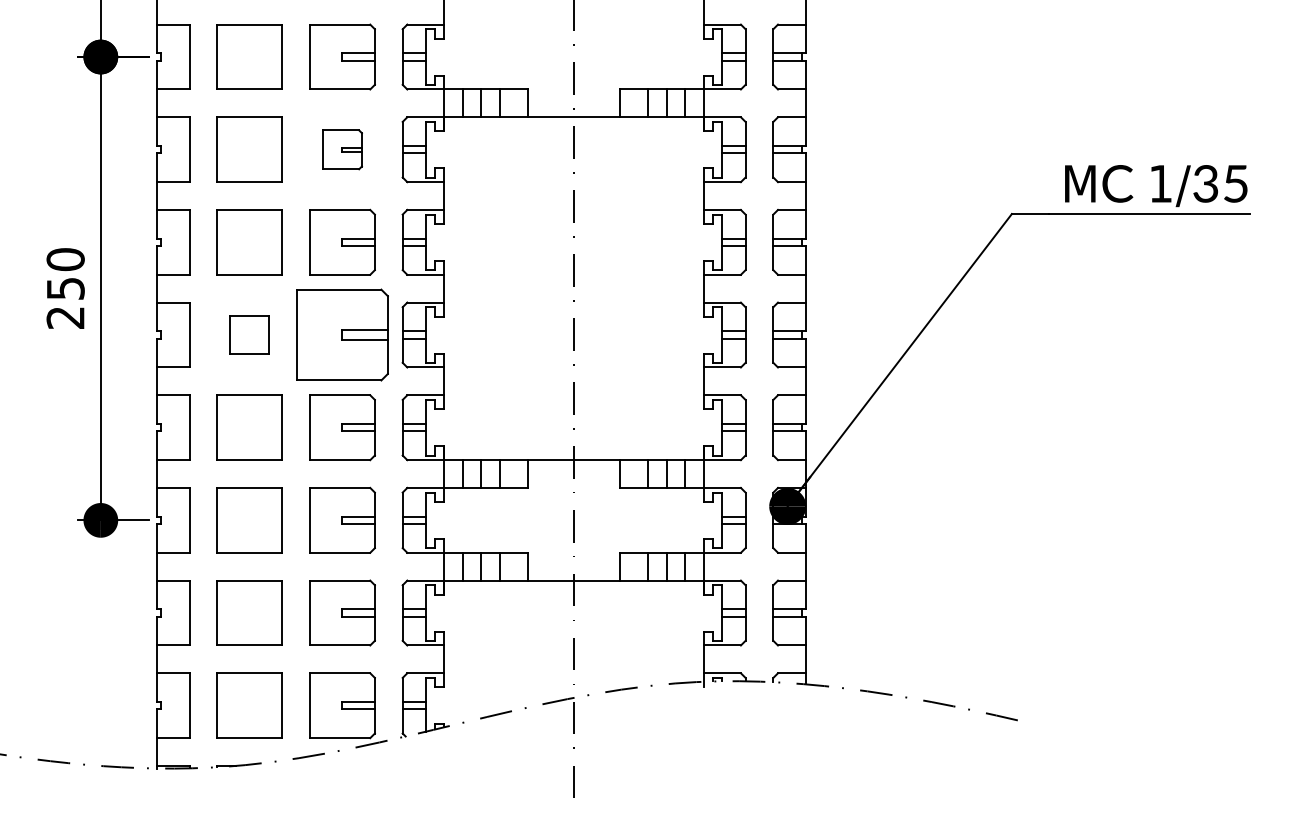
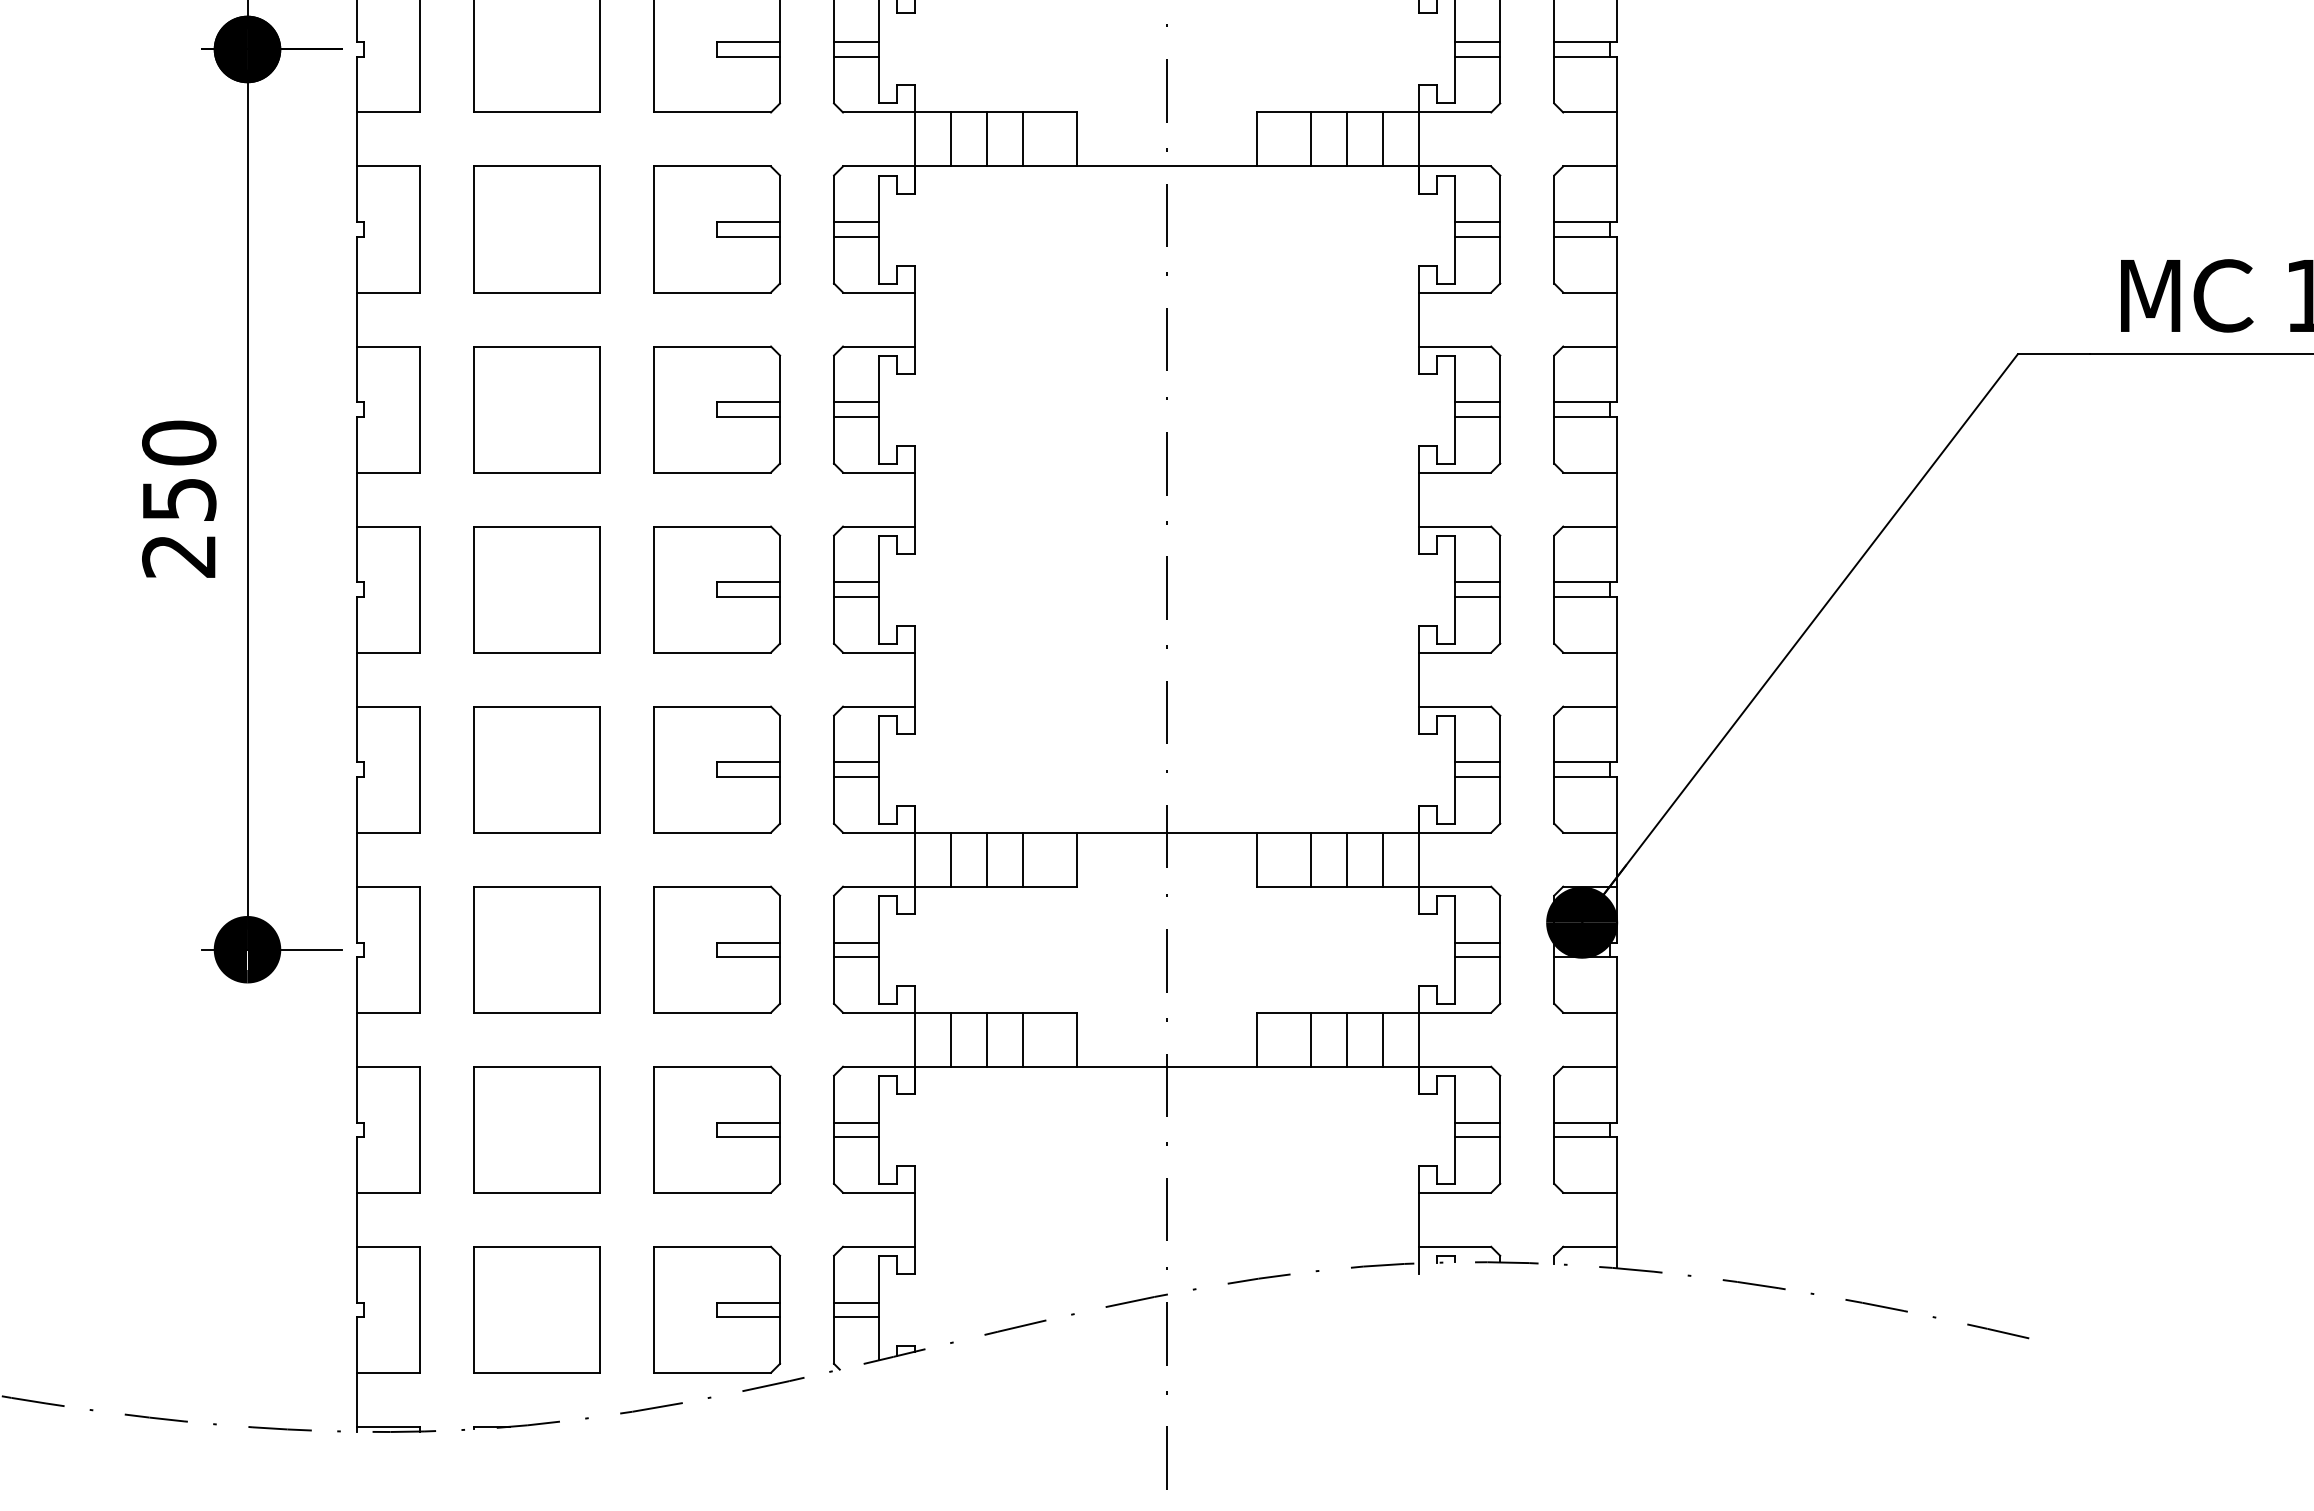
part: (342, 149) -> (717, 229), size x1.67
part: (249, 334) -> (536, 588), size x1.67
part: (342, 334) -> (717, 588), size x0.71

